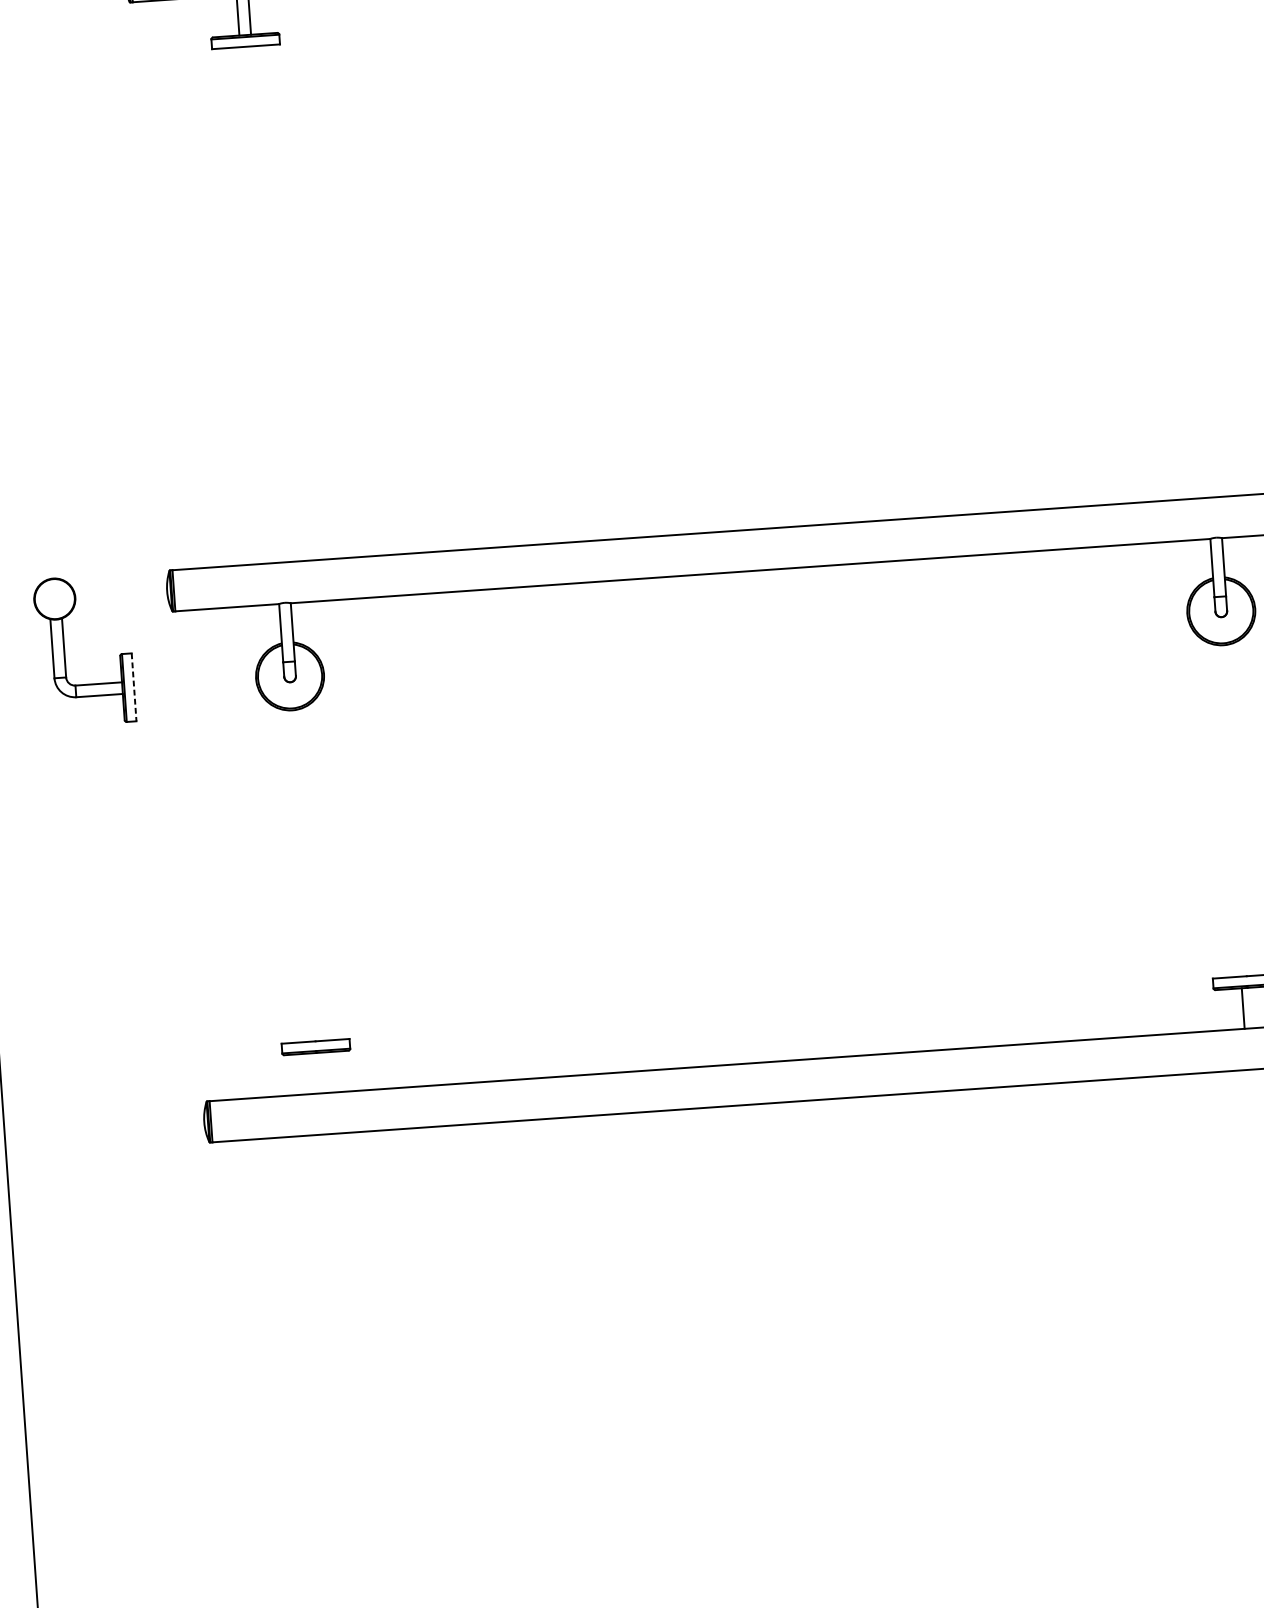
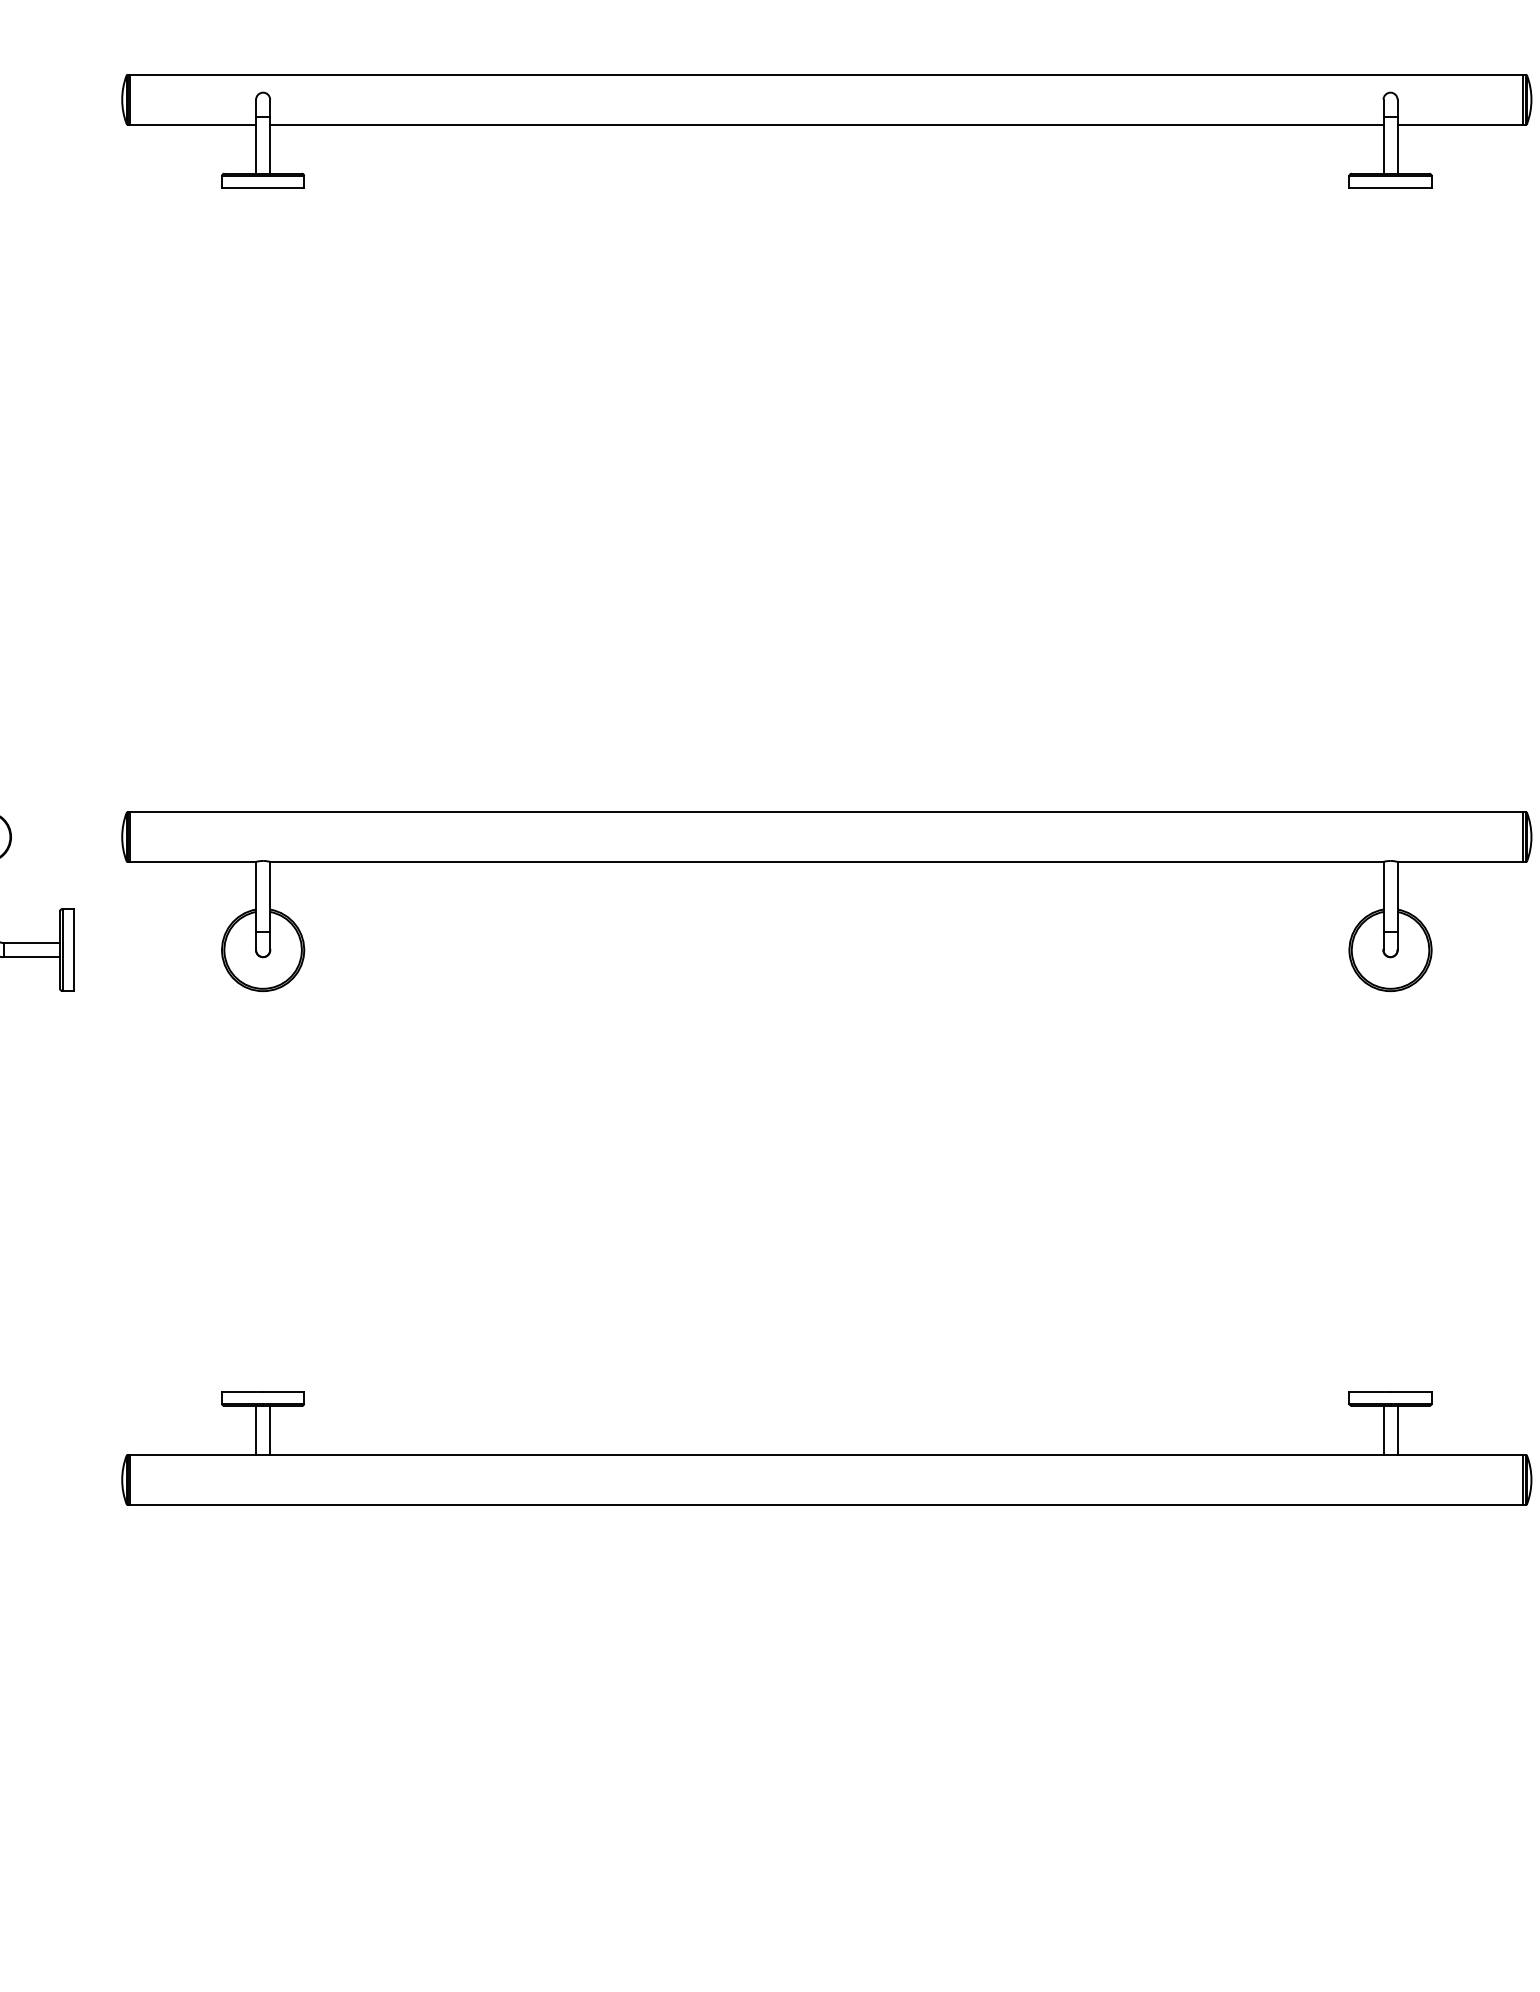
line: (134, 687) -> (74, 950), dashed -> solid
line: (1254, 1007) -> (1397, 1430), added
line: (323, 1072) -> (270, 1430), added
line: (312, 1073) -> (256, 1430), added

